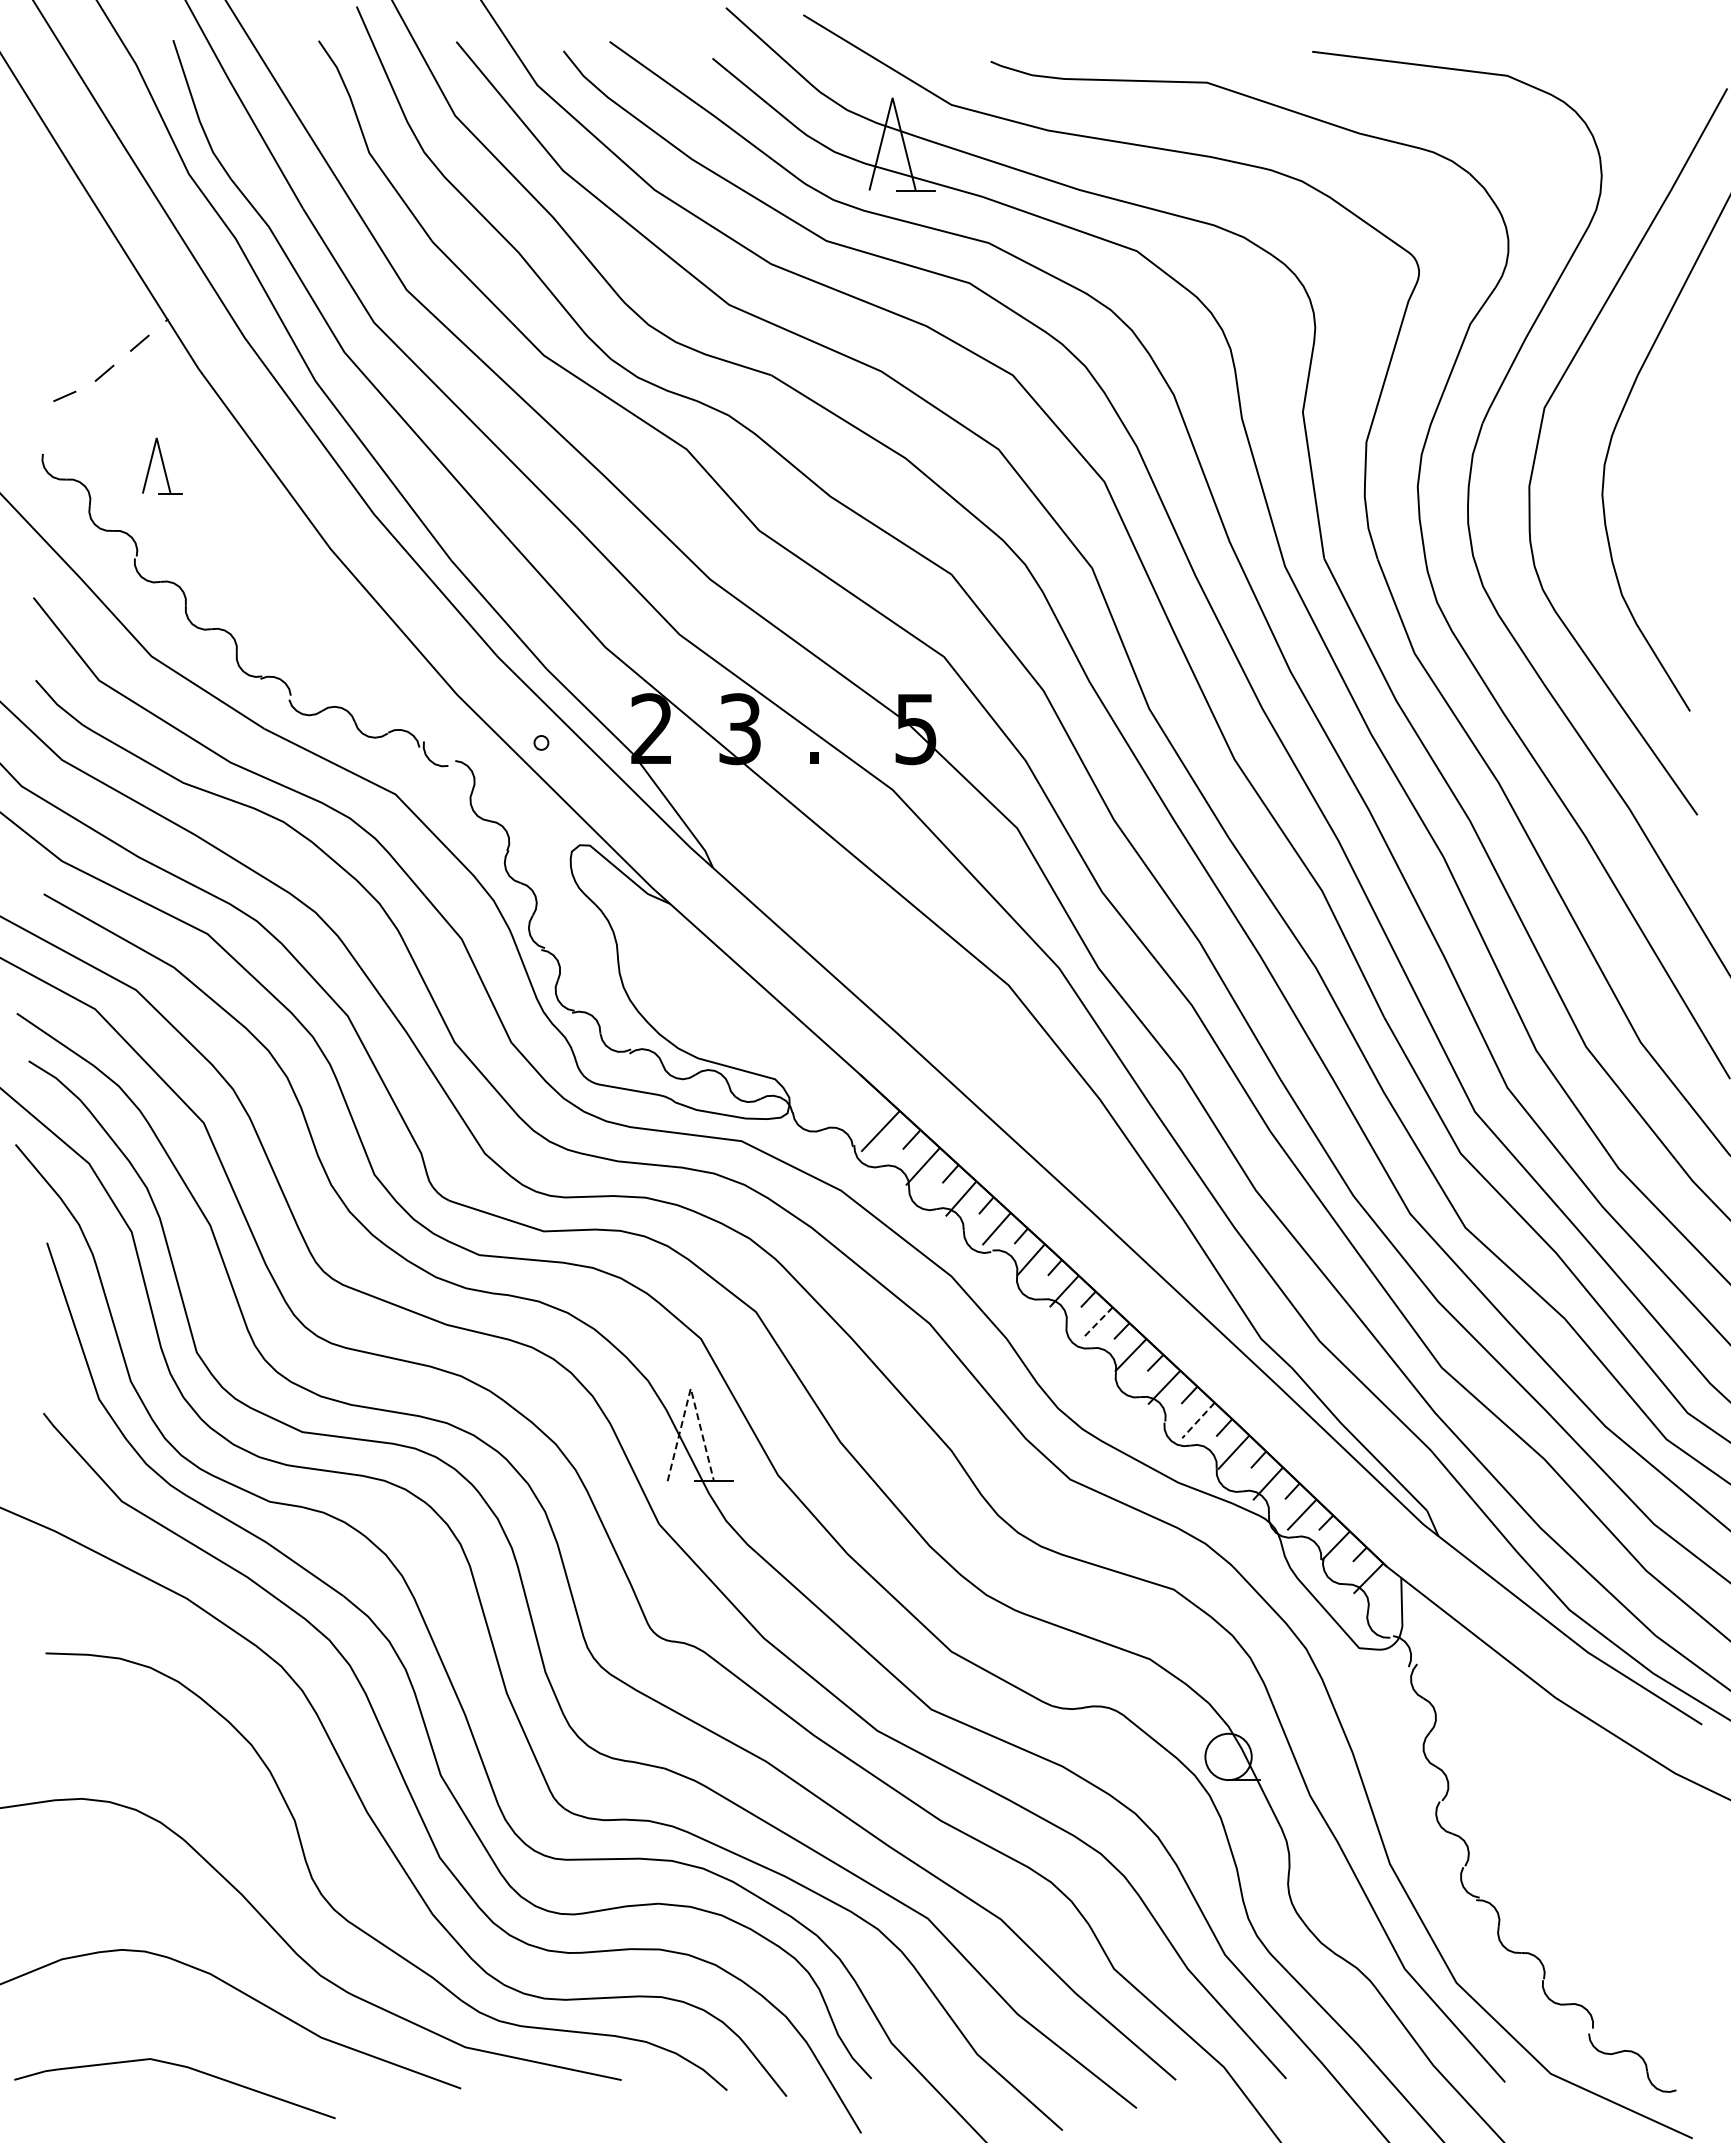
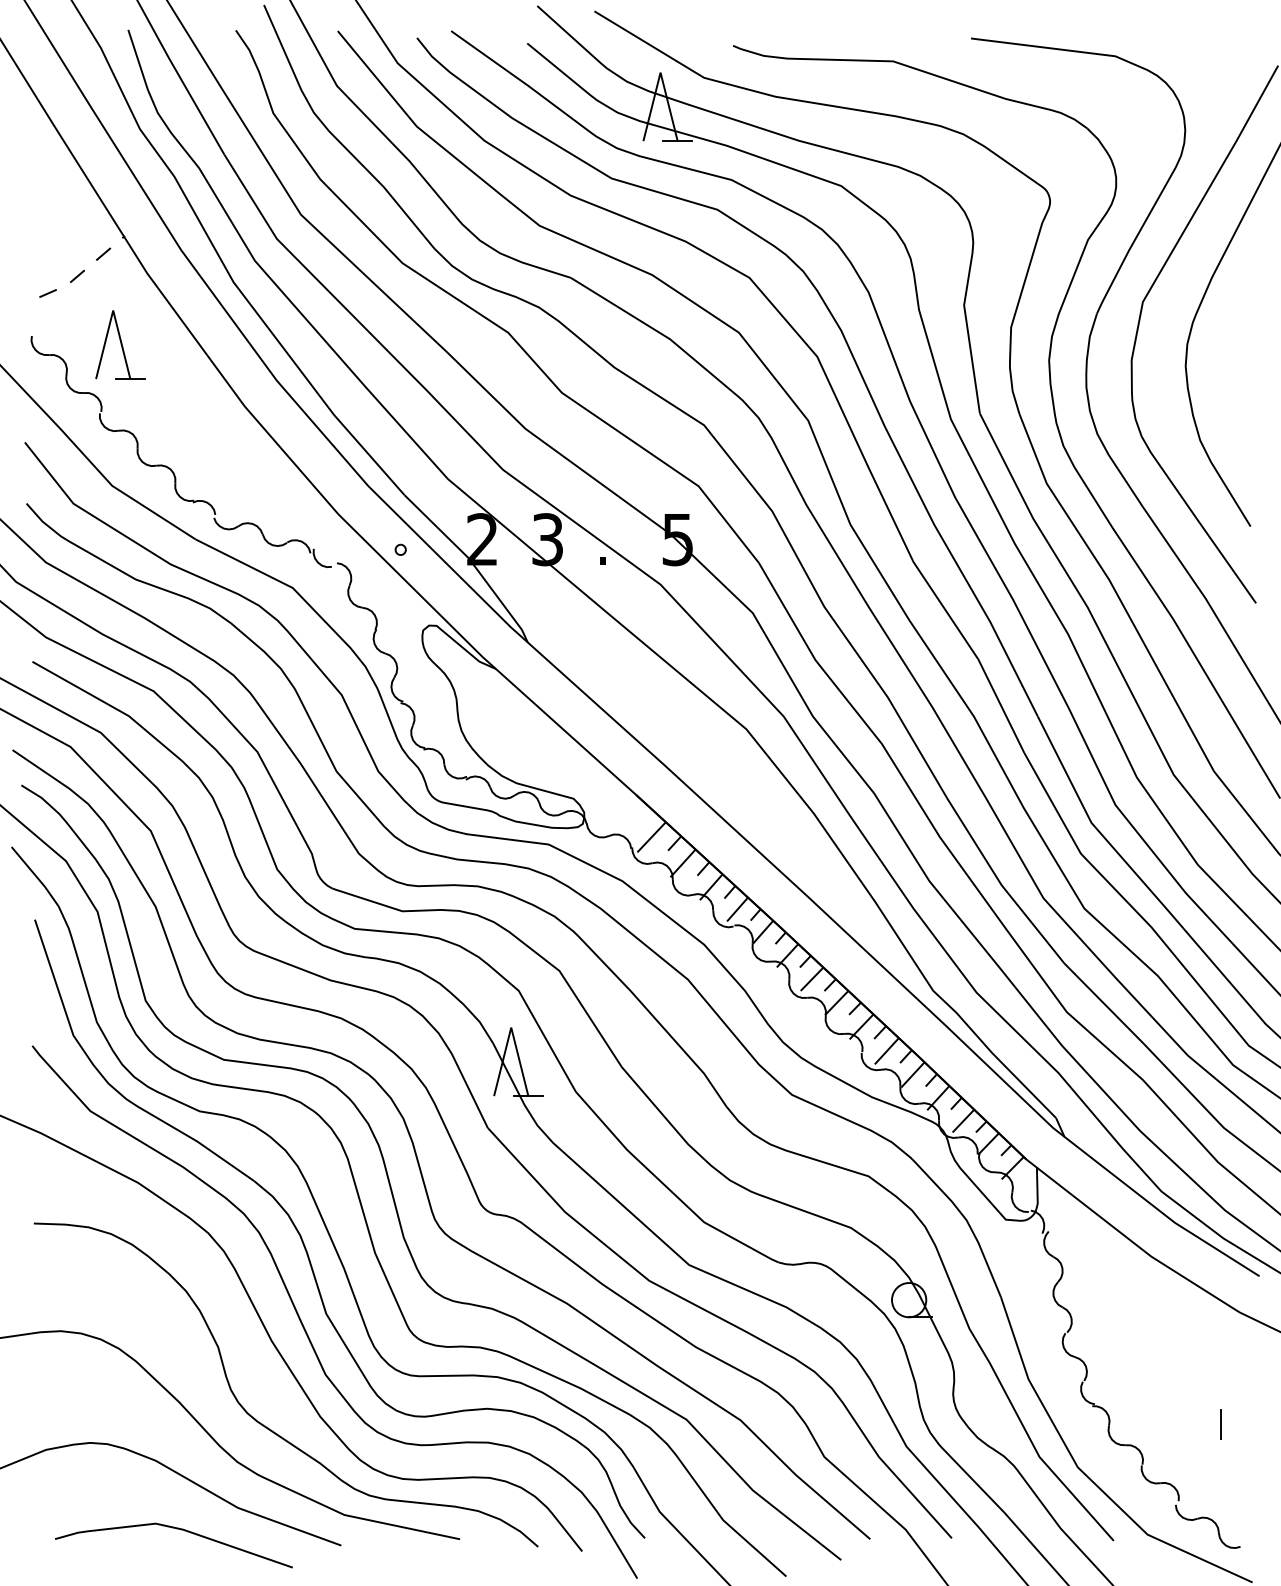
part: (162, 465) -> (120, 344), size x1.67
line: (1097, 1323) -> (812, 979), dashed -> solid
line: (690, 1388) -> (511, 1027), dashed -> solid
line: (1198, 1420) -> (886, 1051), dashed -> solid
line: (1649, 1924) -> (1220, 1424), added
curve: (178, 2066) -> (176, 1529), moved

